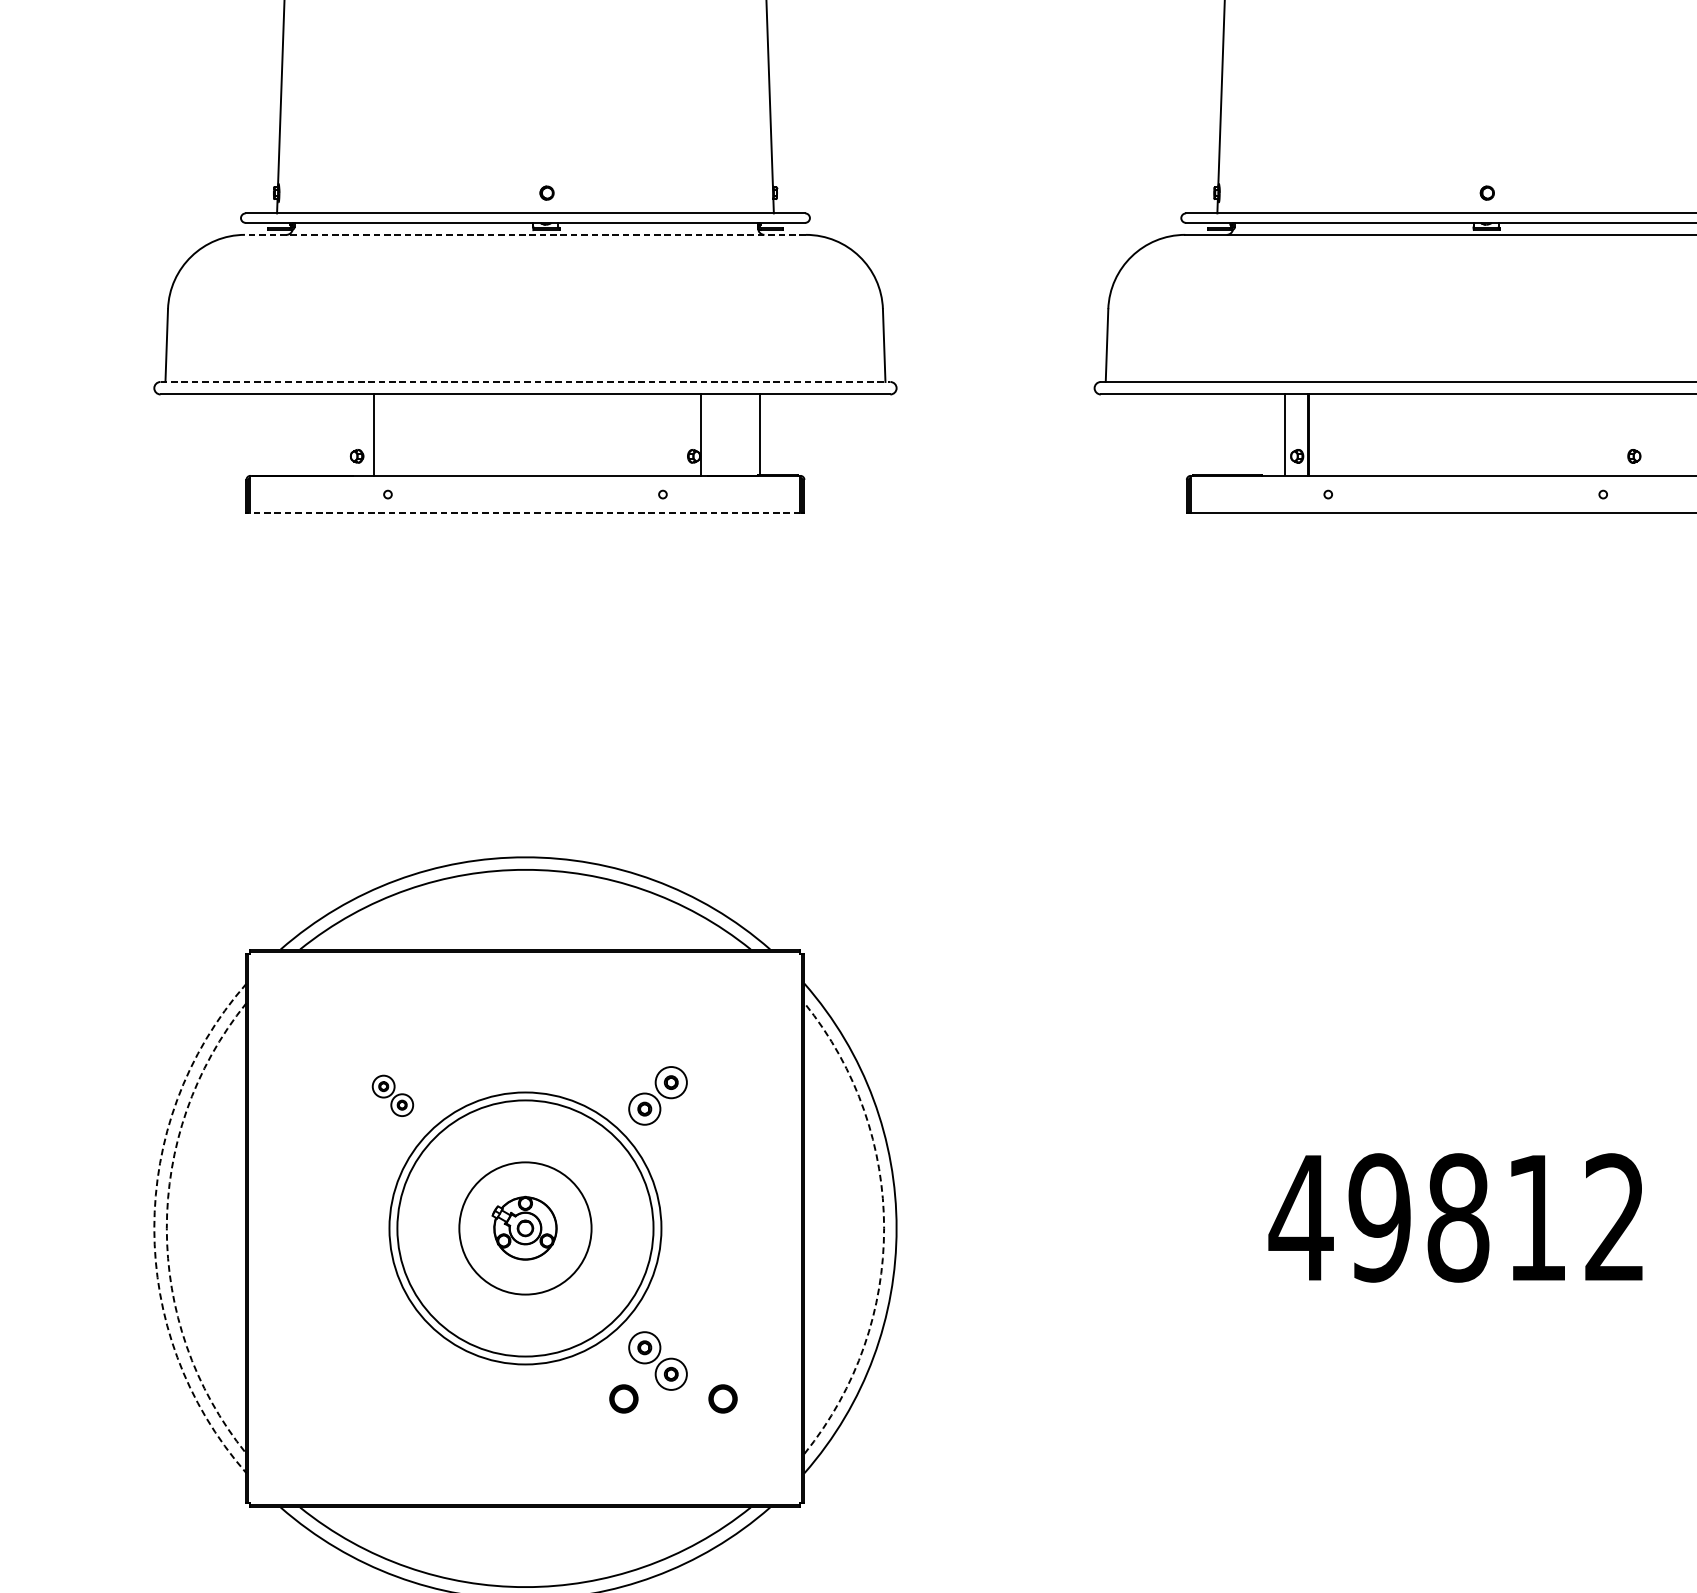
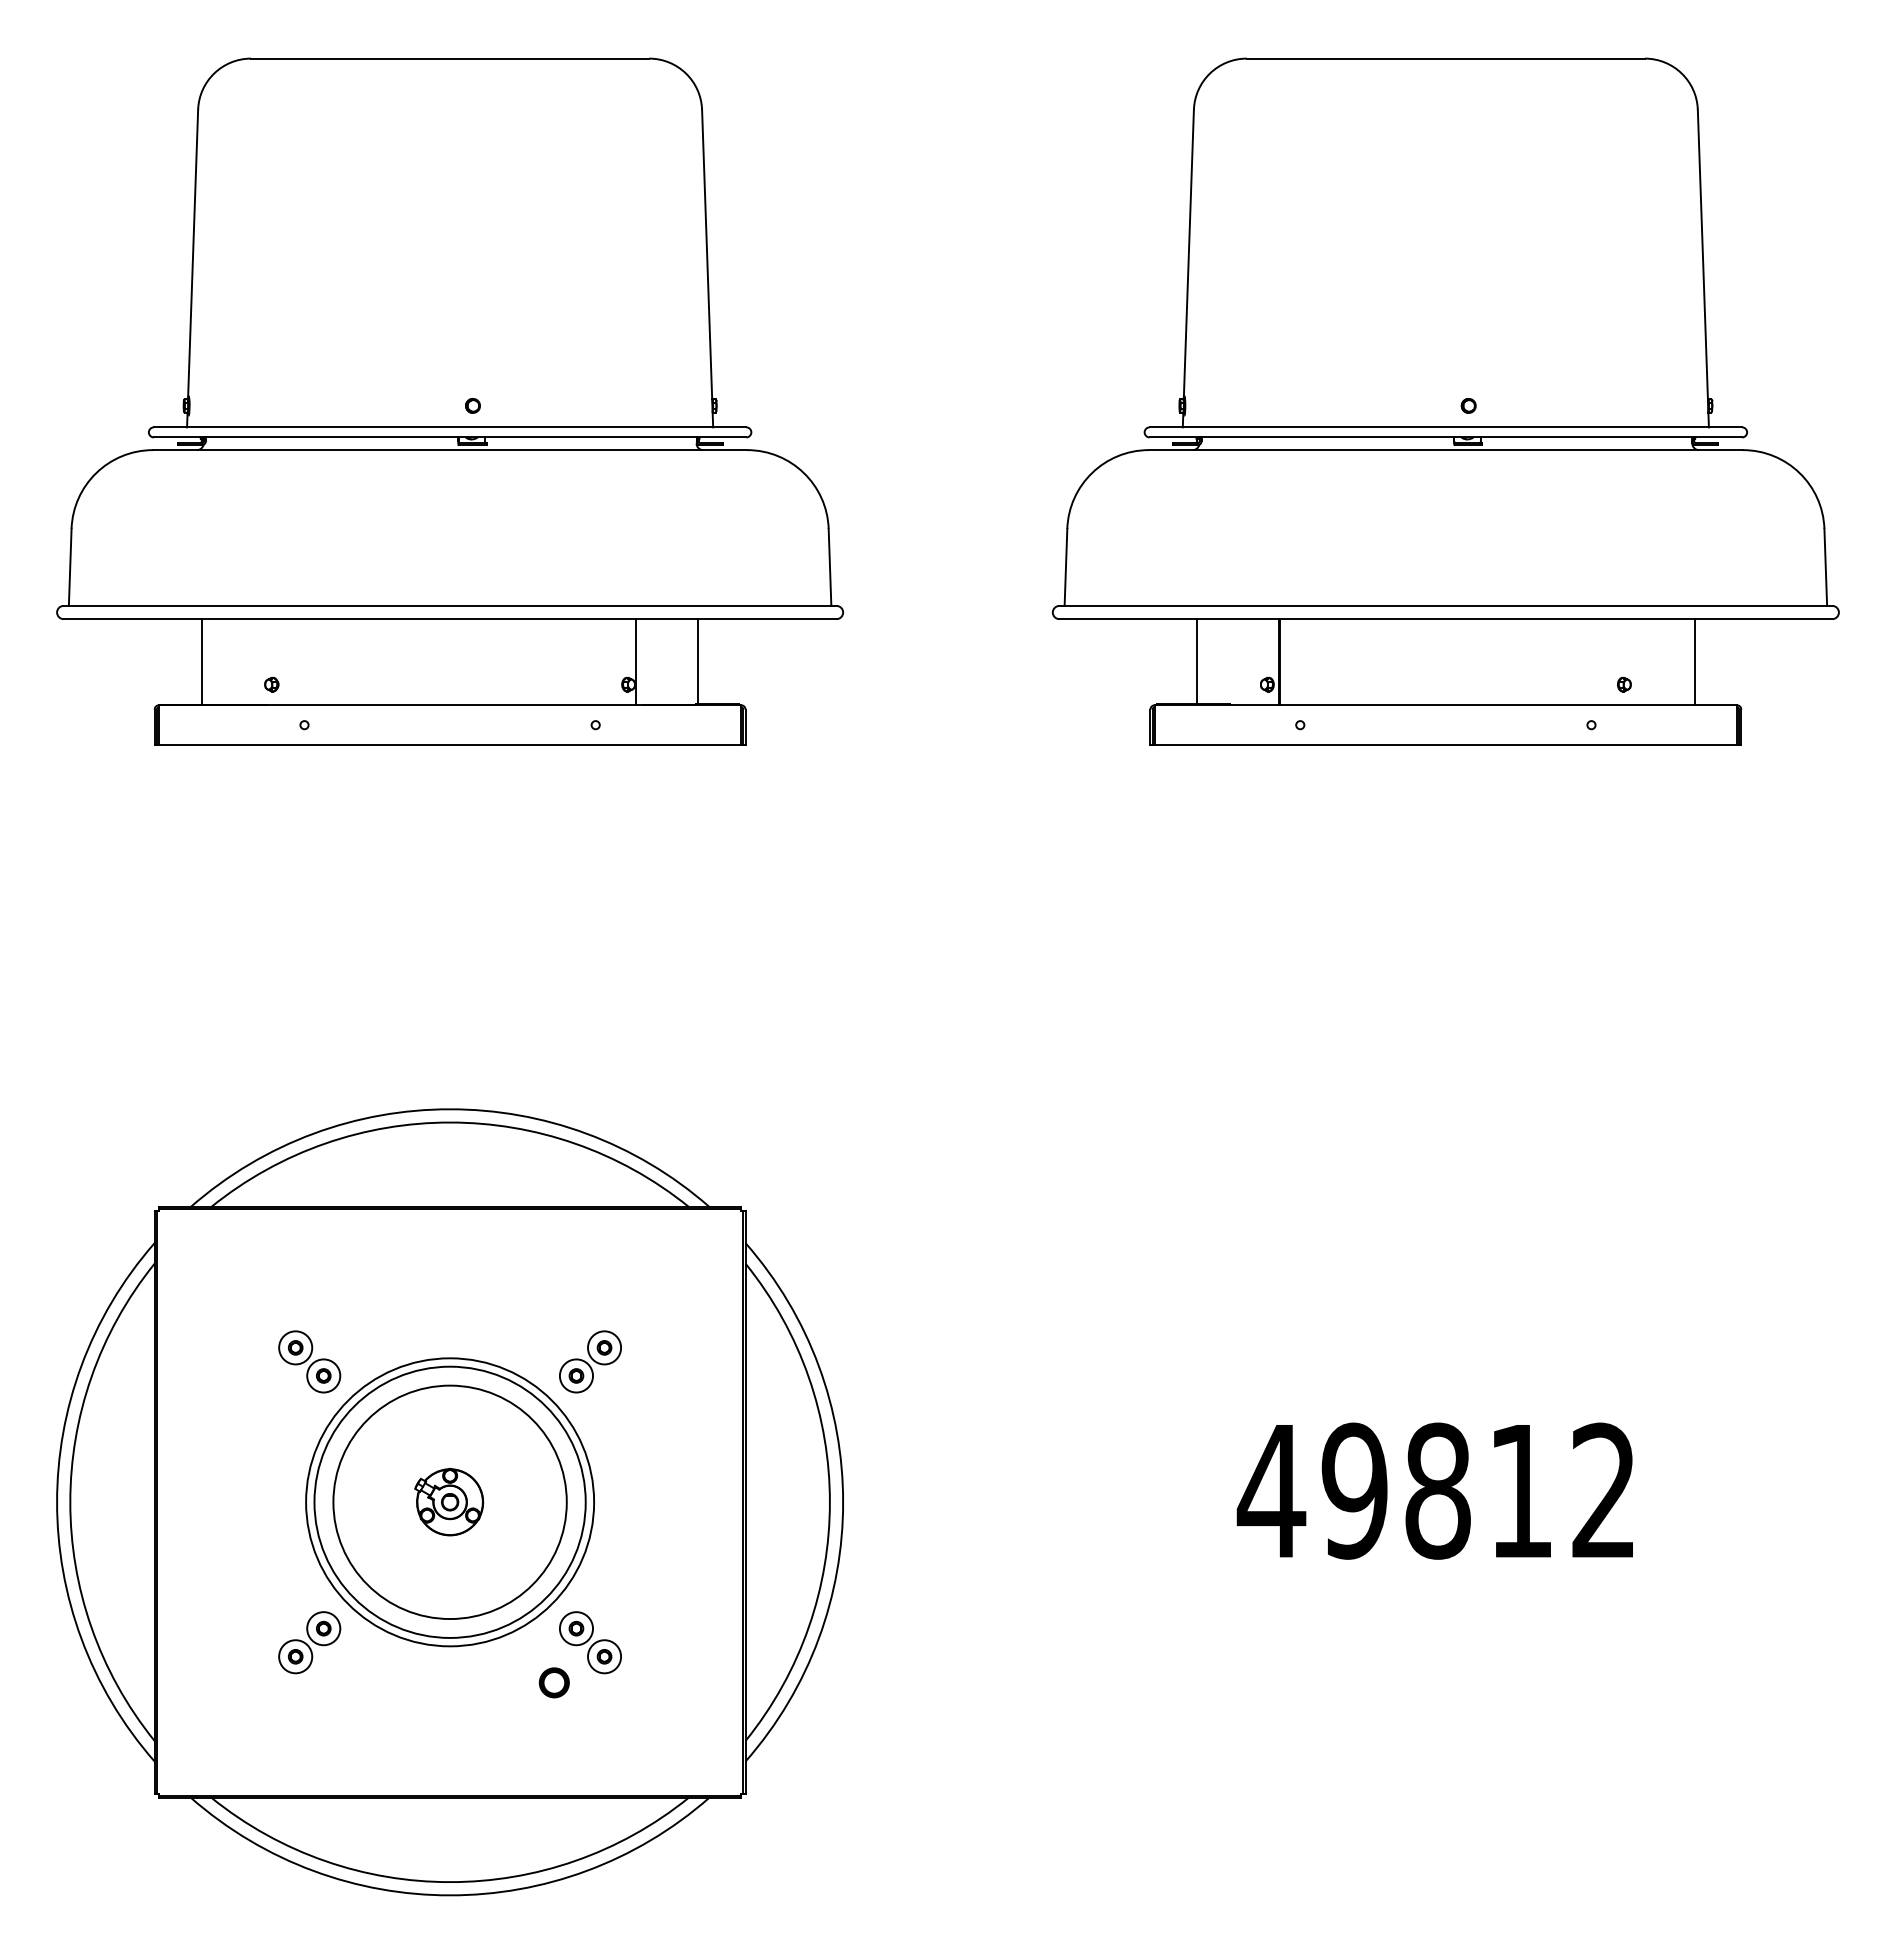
line: (524, 235) -> (449, 450), dashed -> solid
line: (525, 381) -> (450, 605), dashed -> solid
line: (1285, 434) -> (1196, 661), moved
line: (373, 435) -> (202, 662), moved
line: (524, 513) -> (449, 745), dashed -> solid
part: (392, 1095) -> (309, 1361), size x1.43
arc: (154, 1228) -> (57, 1502), dashed -> solid
arc: (166, 1228) -> (70, 1502), dashed -> solid
circle: (524, 1228) -> (449, 1502), size x1.67
arc: (883, 1228) -> (829, 1502), dashed -> solid
part: (392, 1360) -> (309, 1642), added
part: (722, 1398) -> (658, 1682), removed

